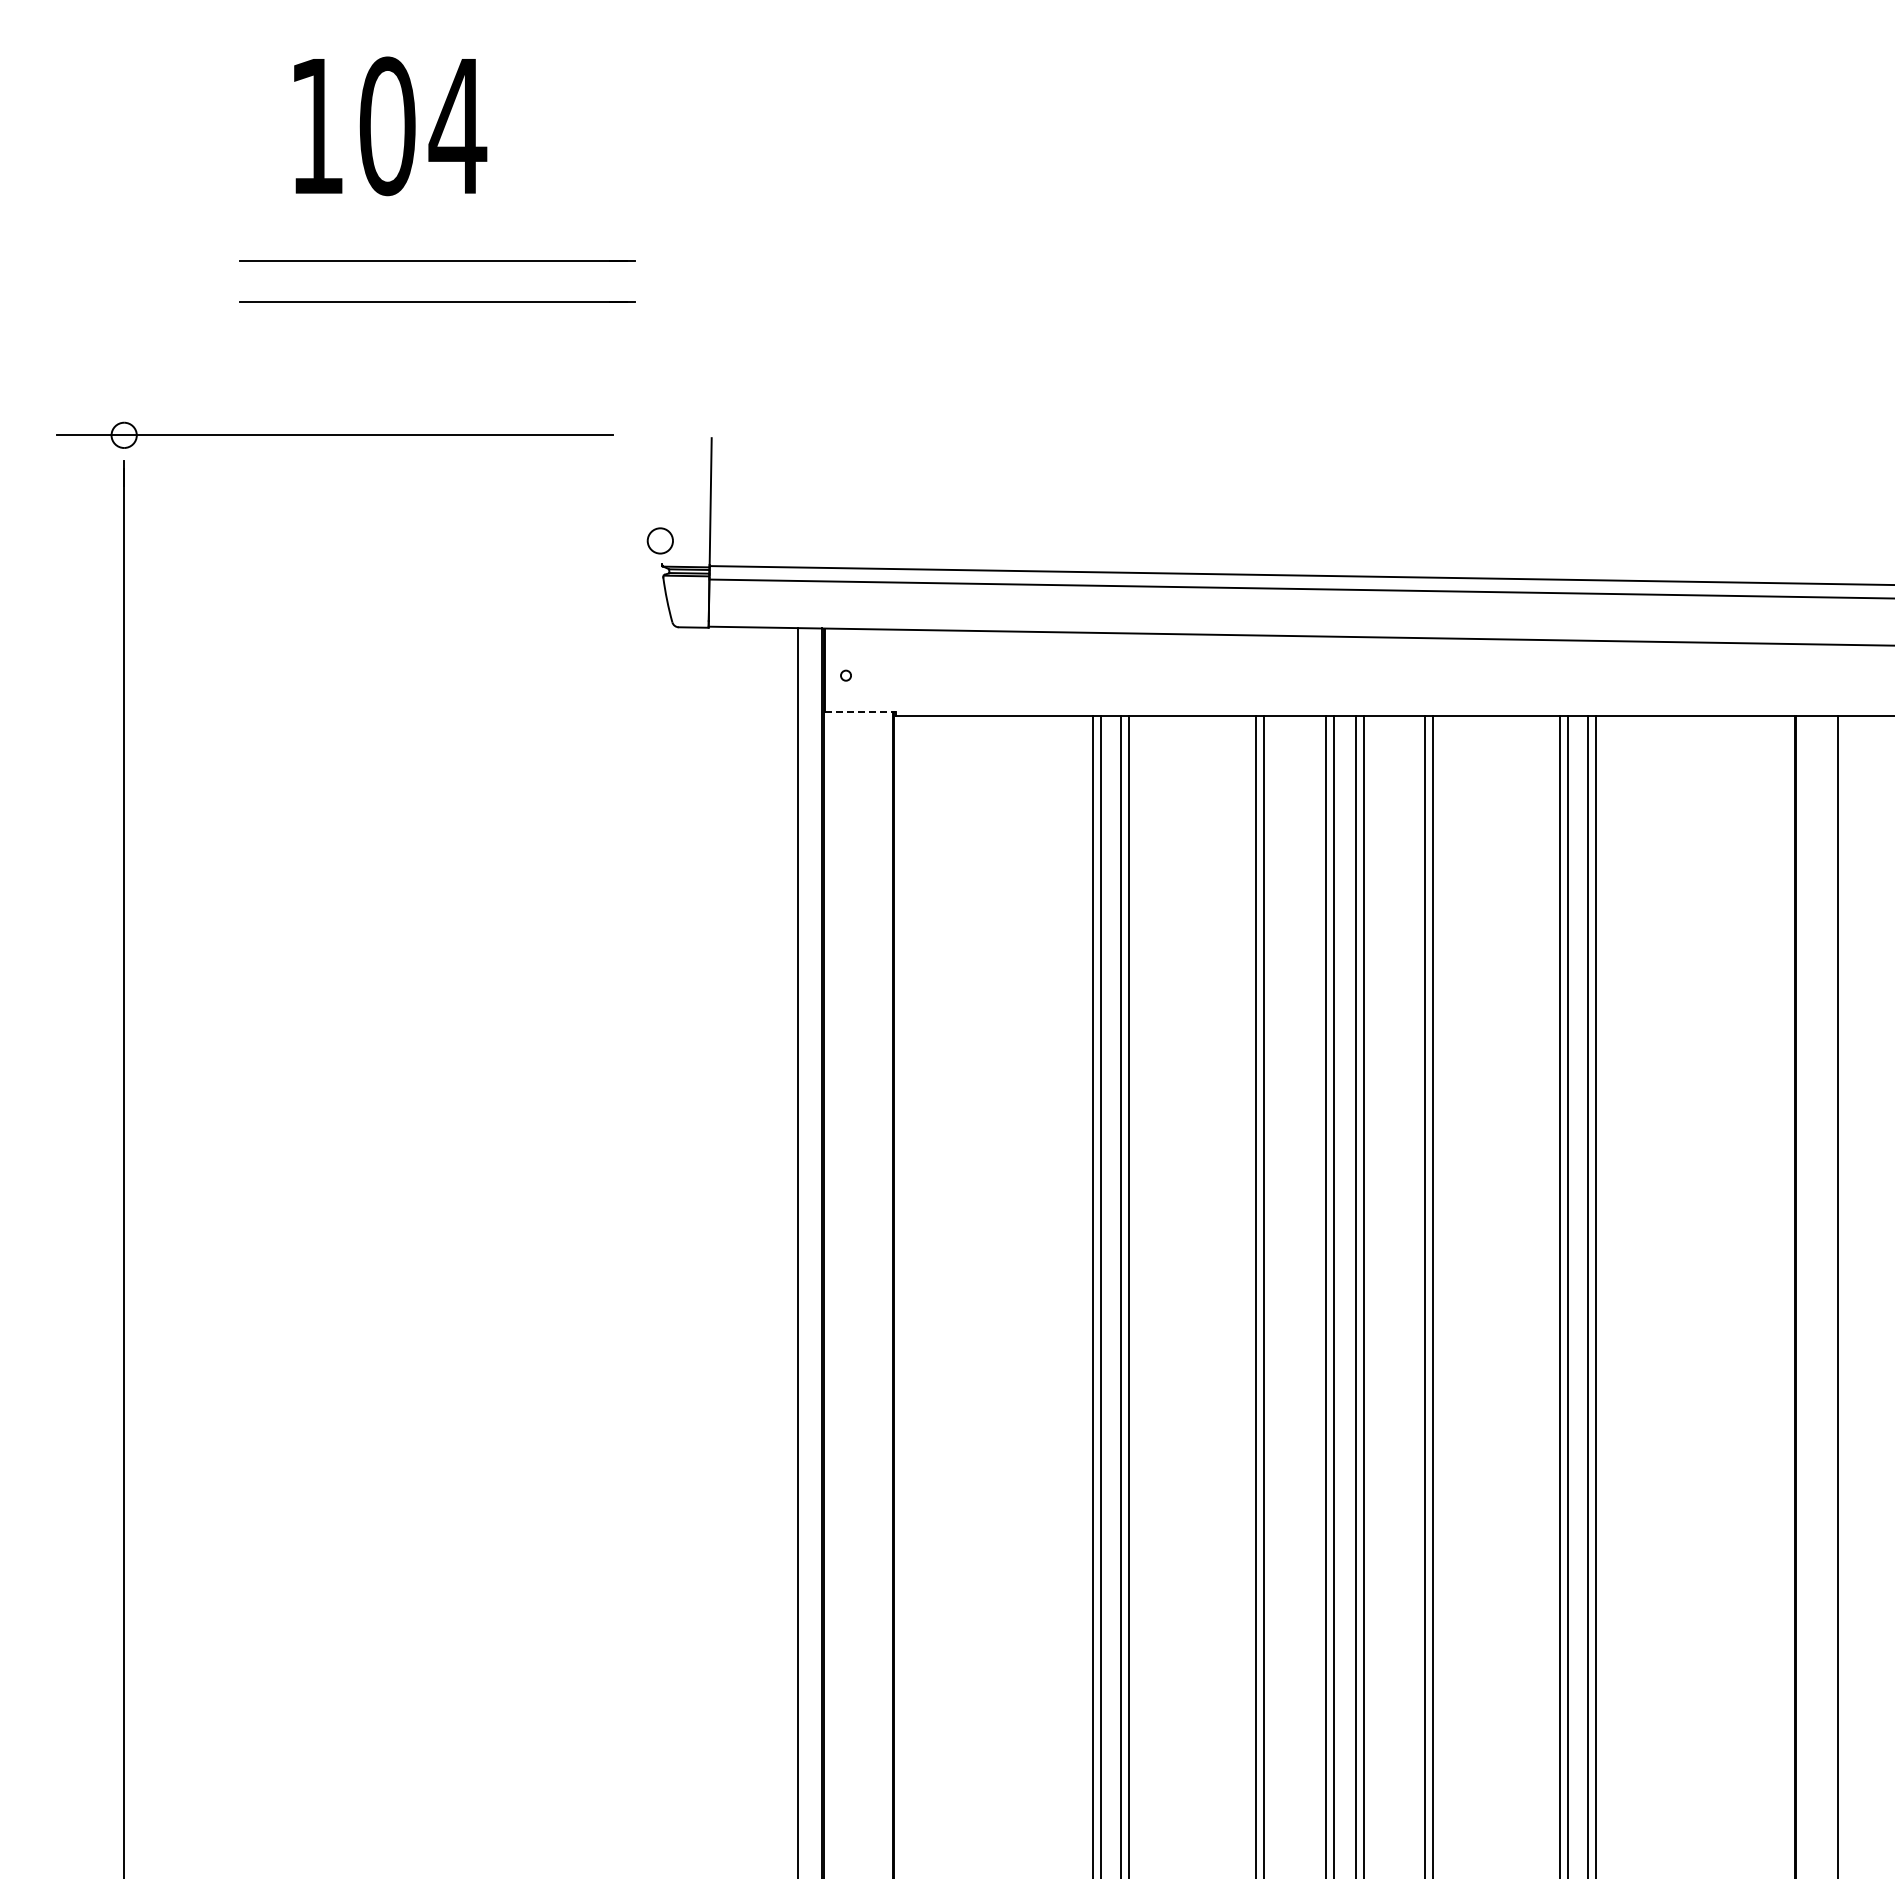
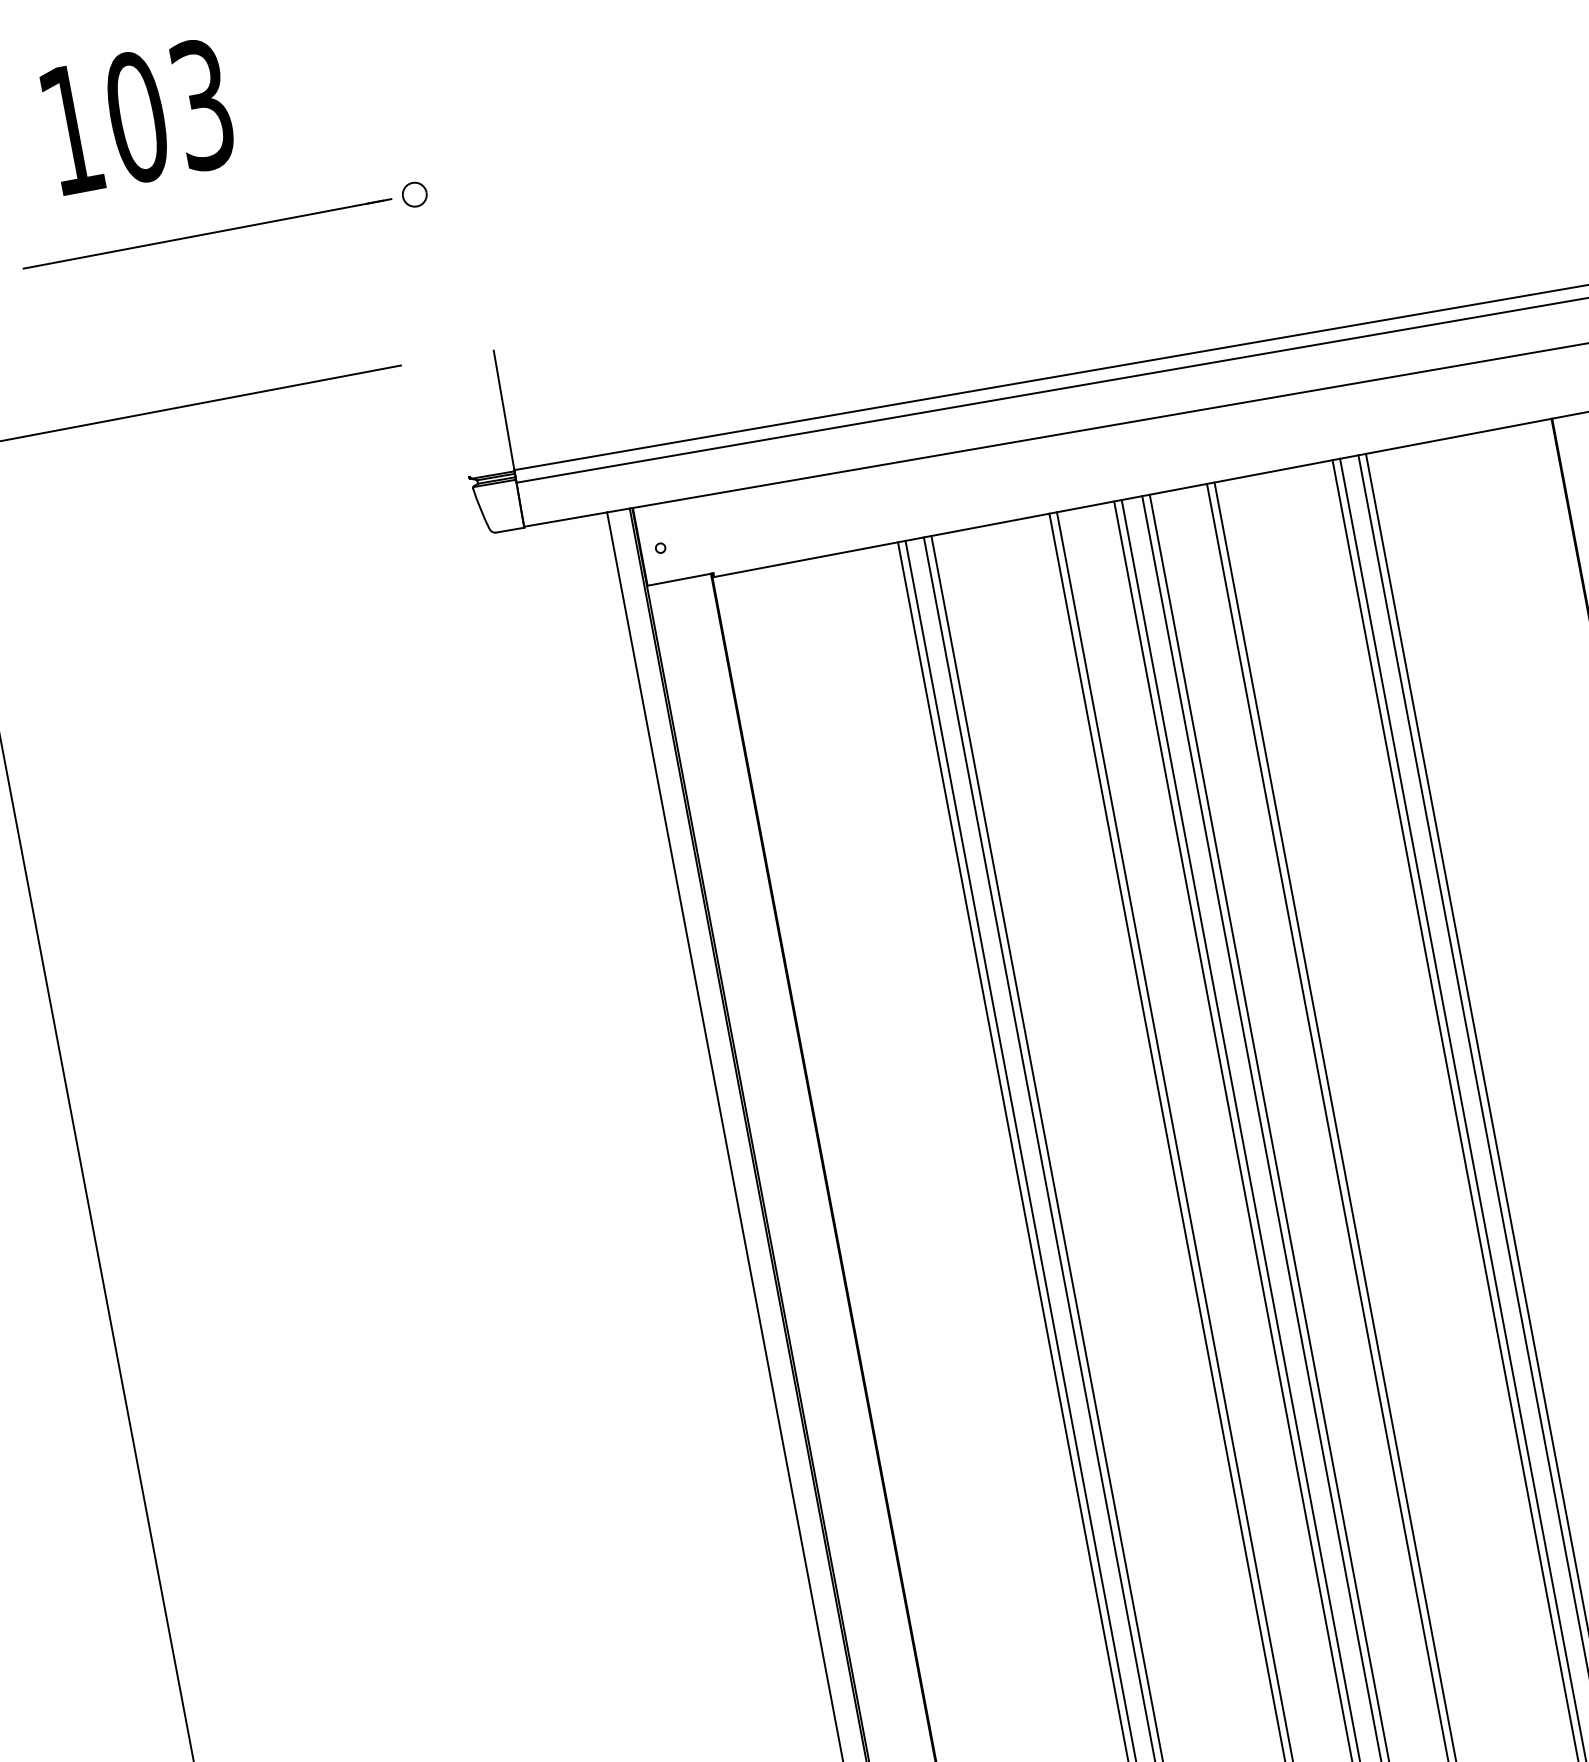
text: (457, 126) -> (202, 105), 104 -> 103
line: (437, 301) -> (214, 271), removed
part: (659, 540) -> (413, 194), moved
line: (861, 712) -> (681, 579), dashed -> solid

